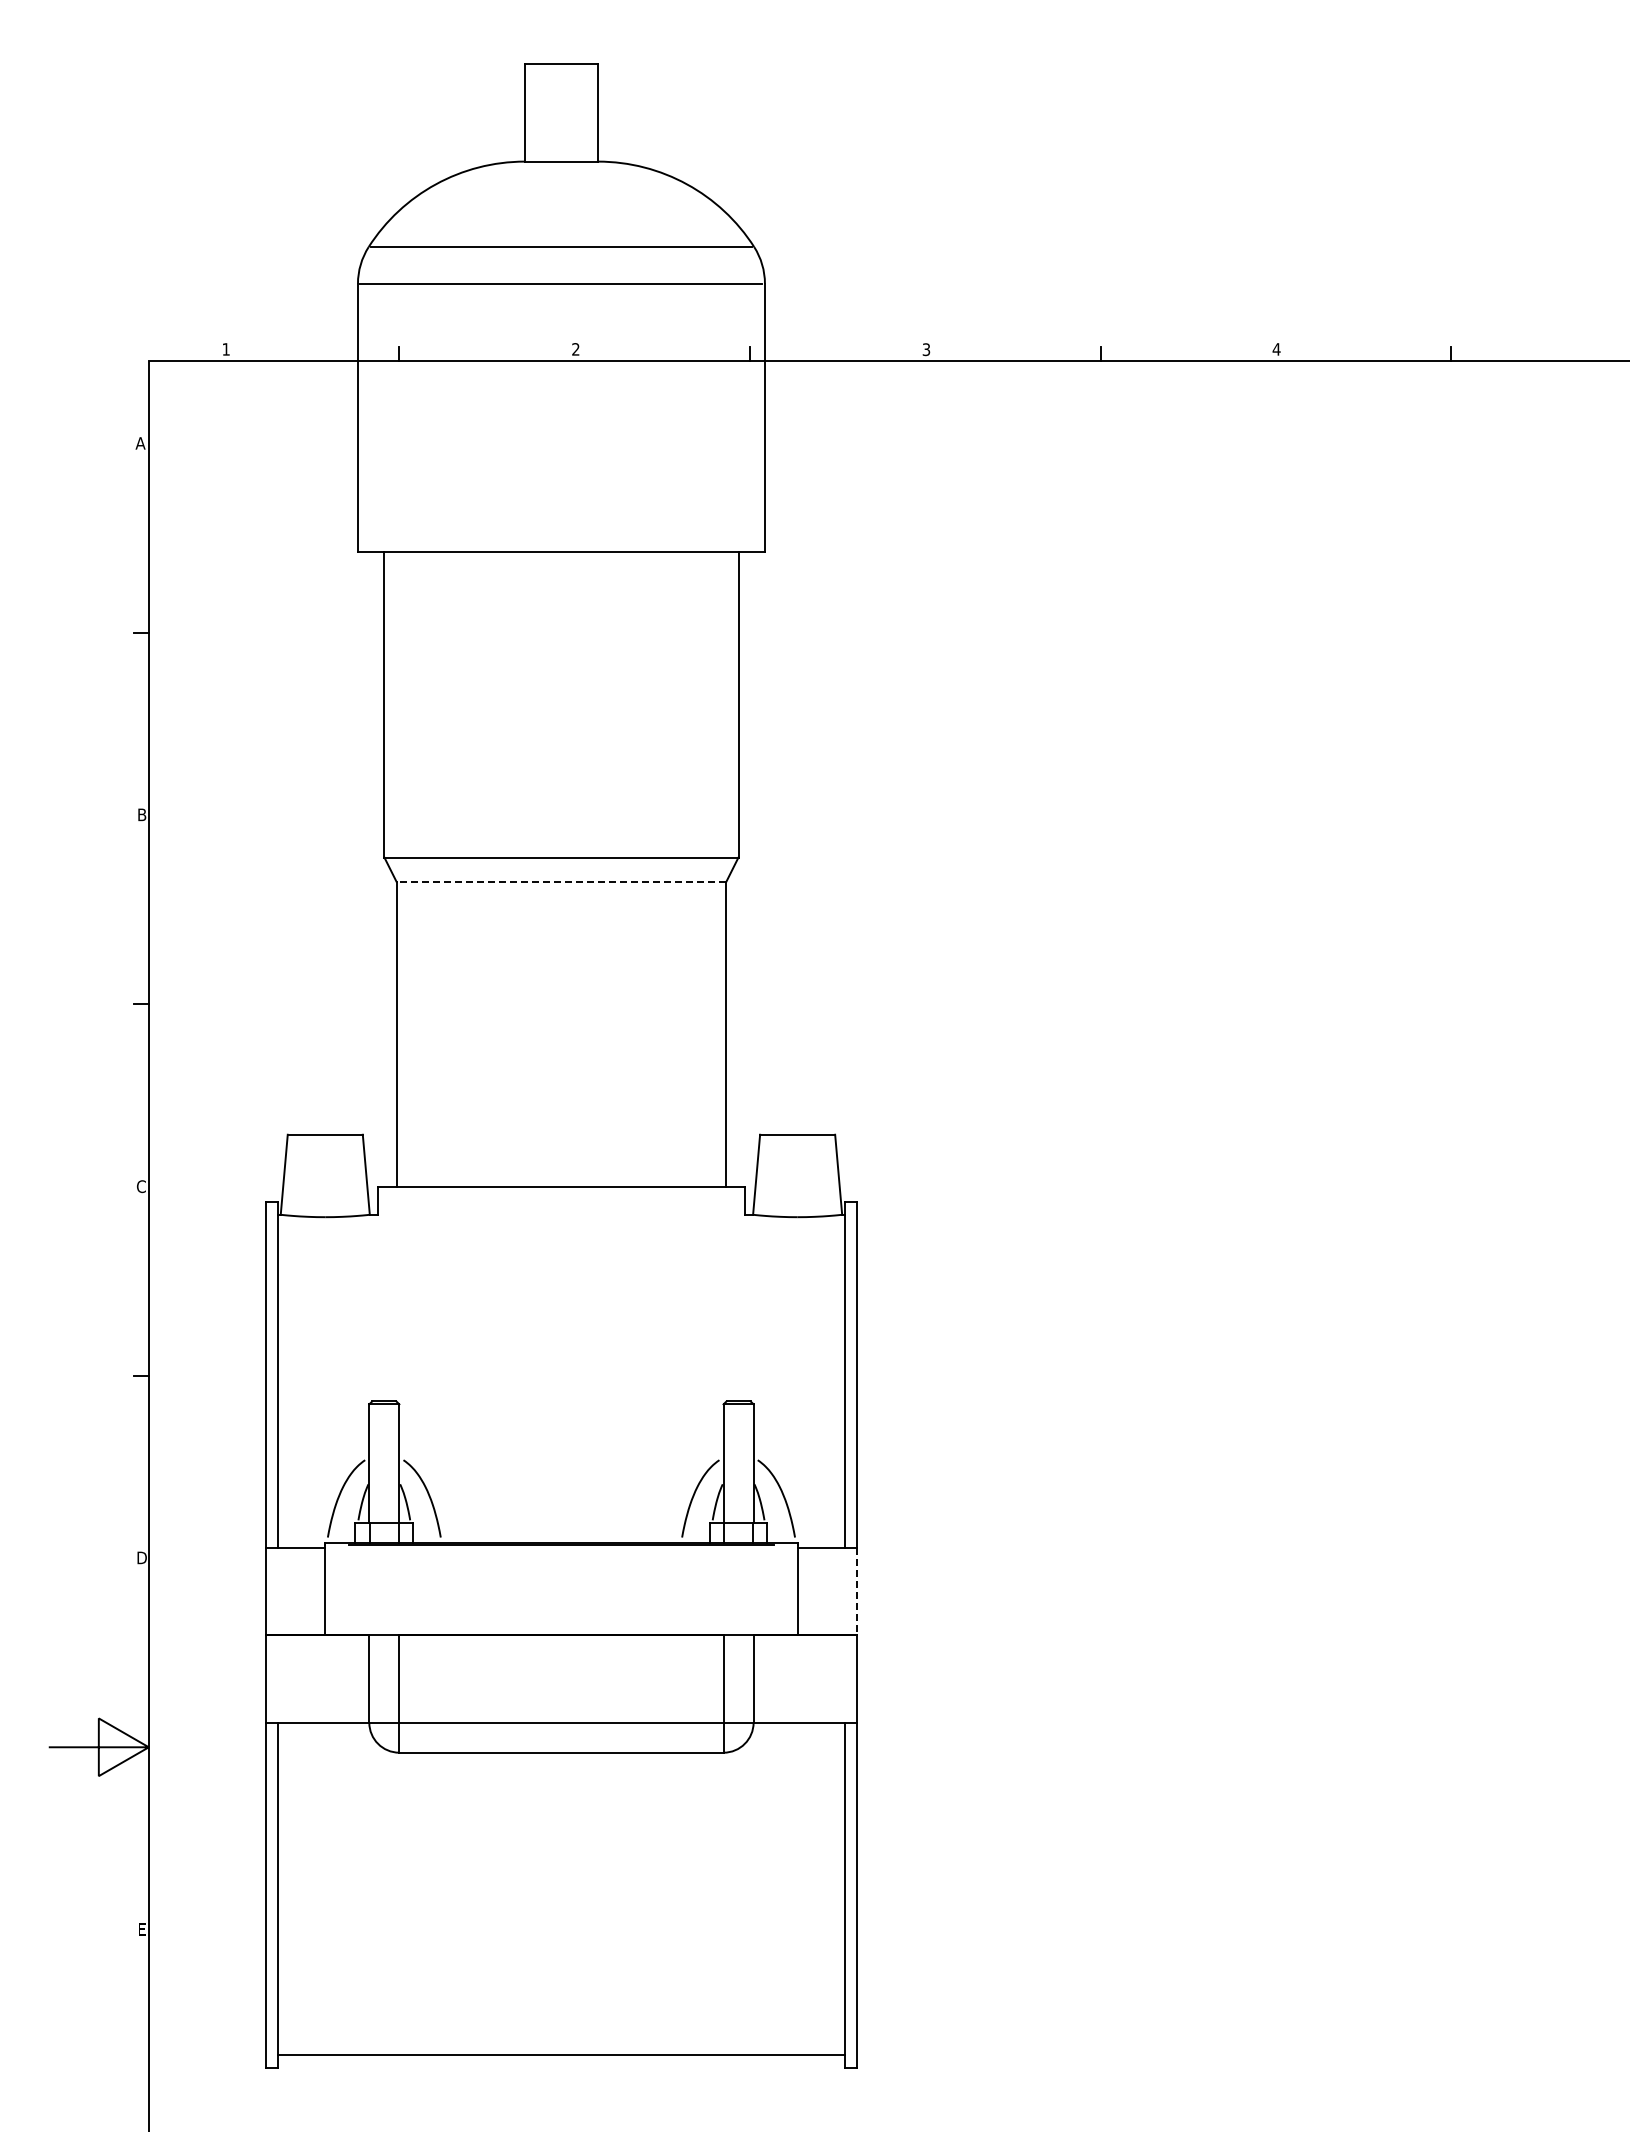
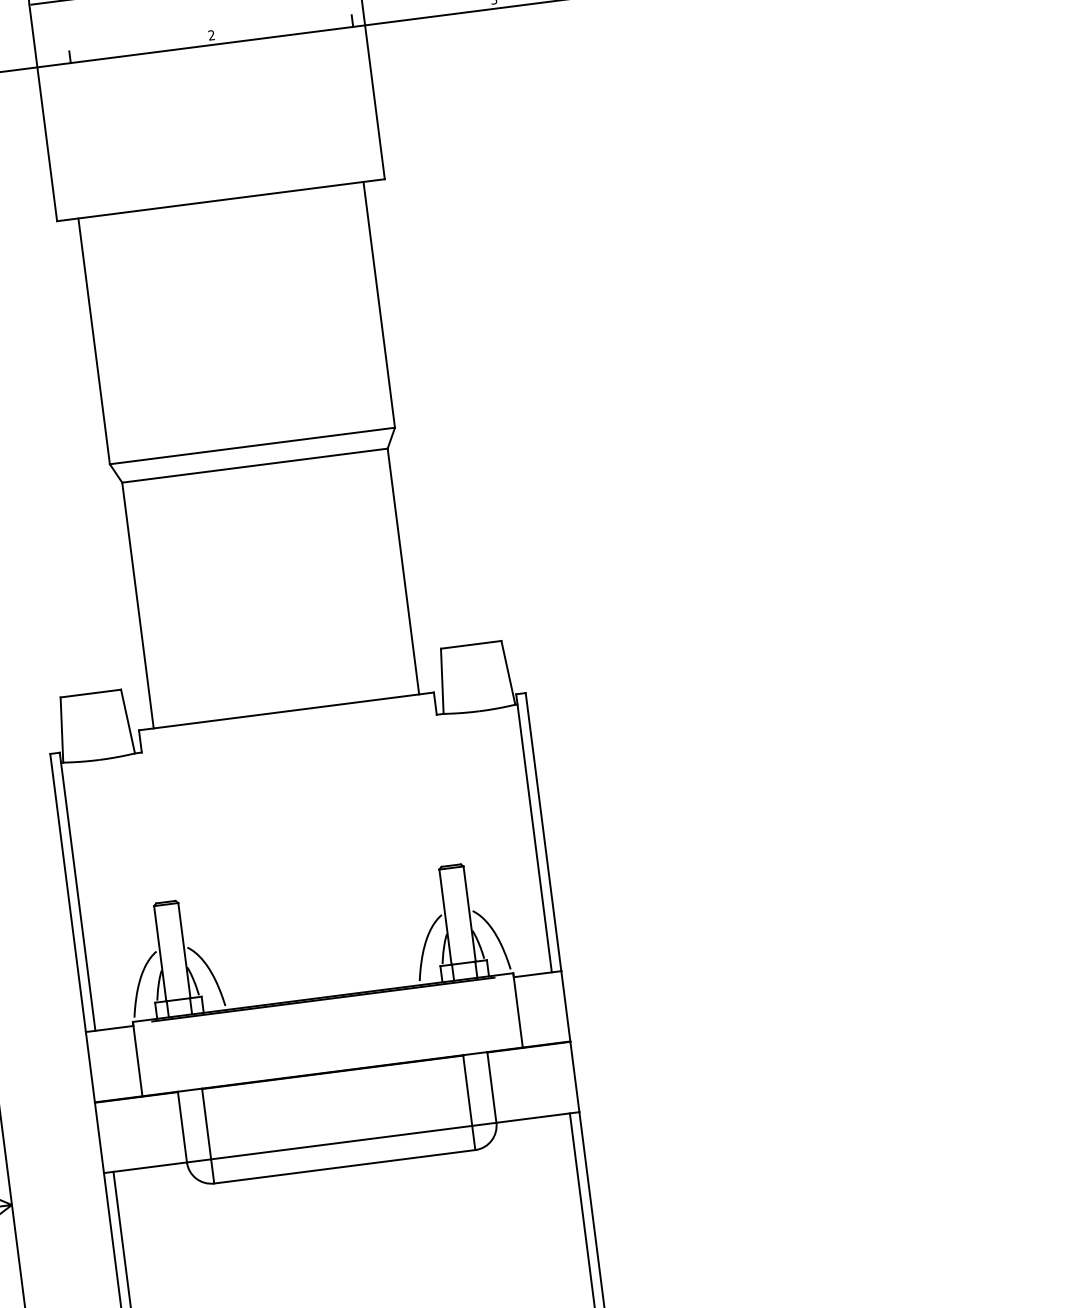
line: (561, 881) -> (254, 465), dashed -> solid
line: (856, 1591) -> (565, 1006), dashed -> solid

